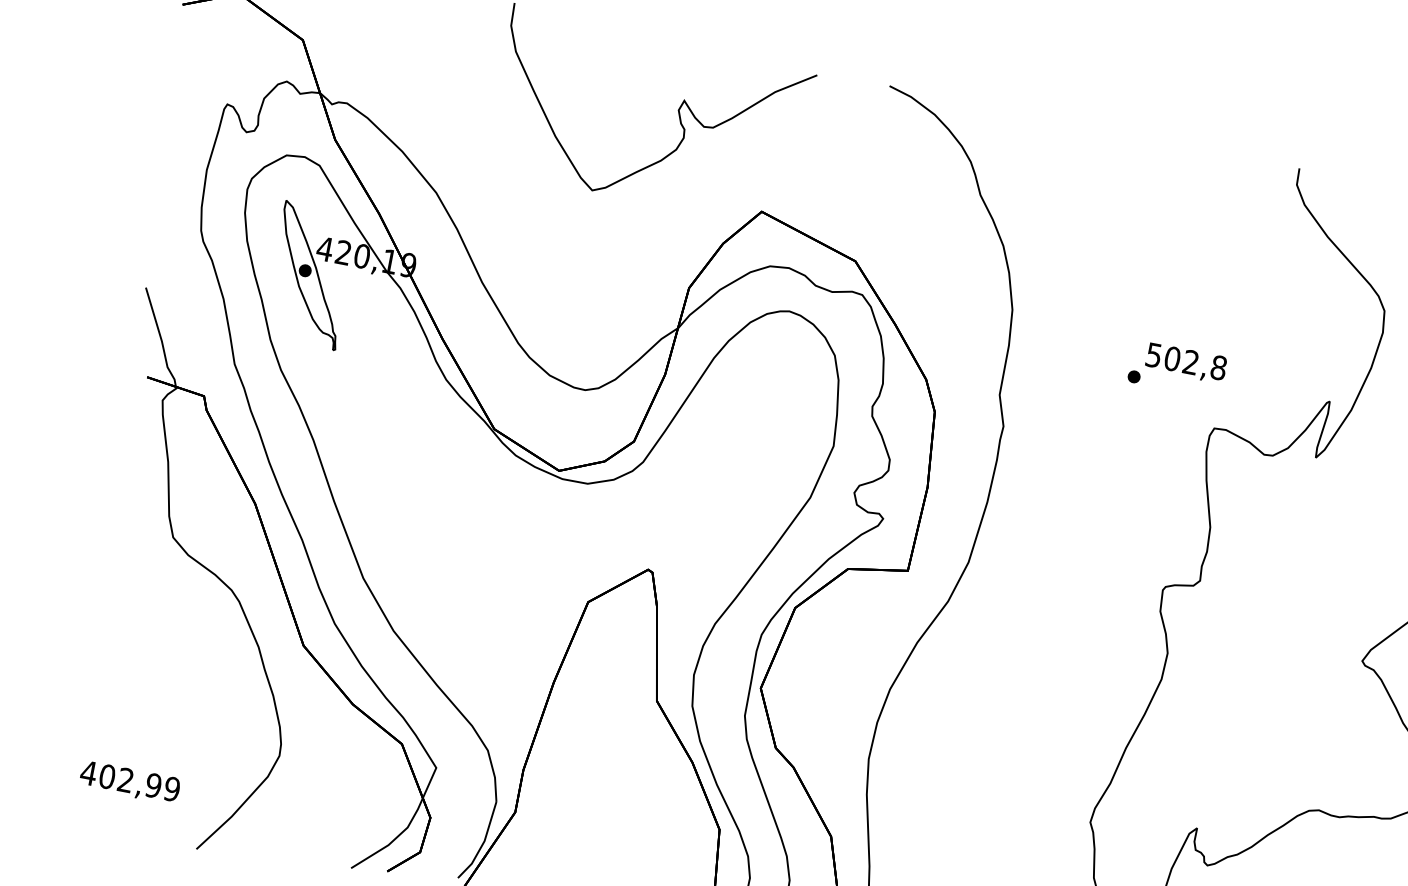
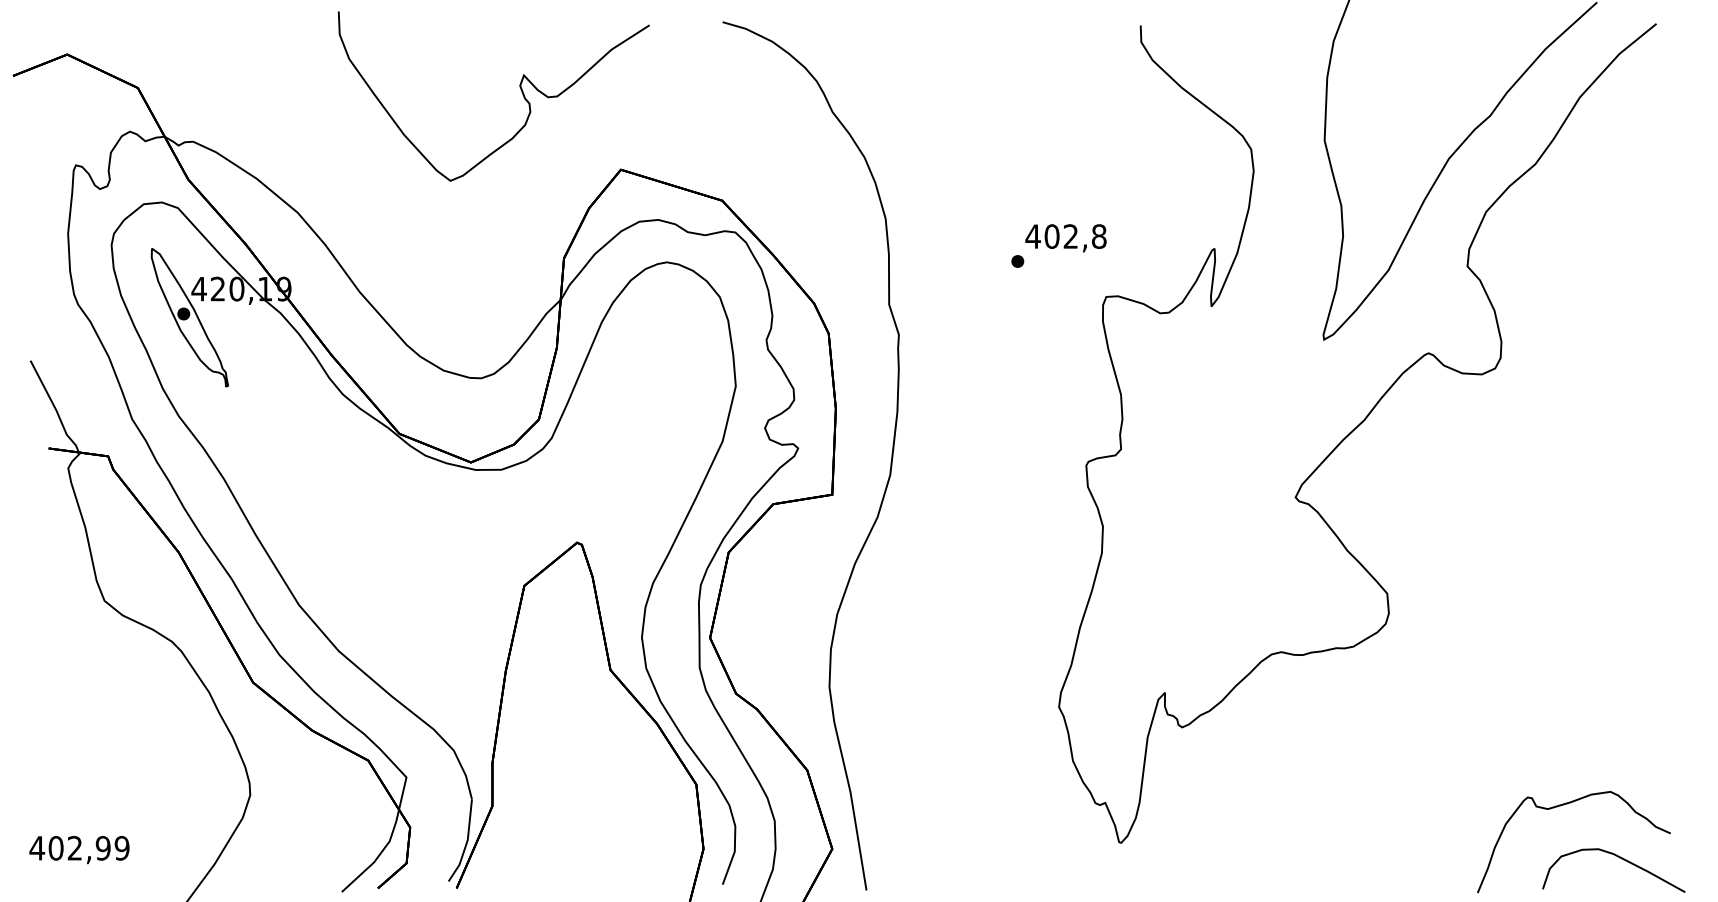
text: (1153, 355) -> (1032, 236), 502,8 -> 402,8
text: (129, 783) -> (79, 850), moved

